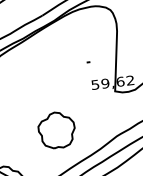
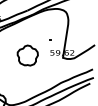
part: (56, 130) -> (27, 55), moved

